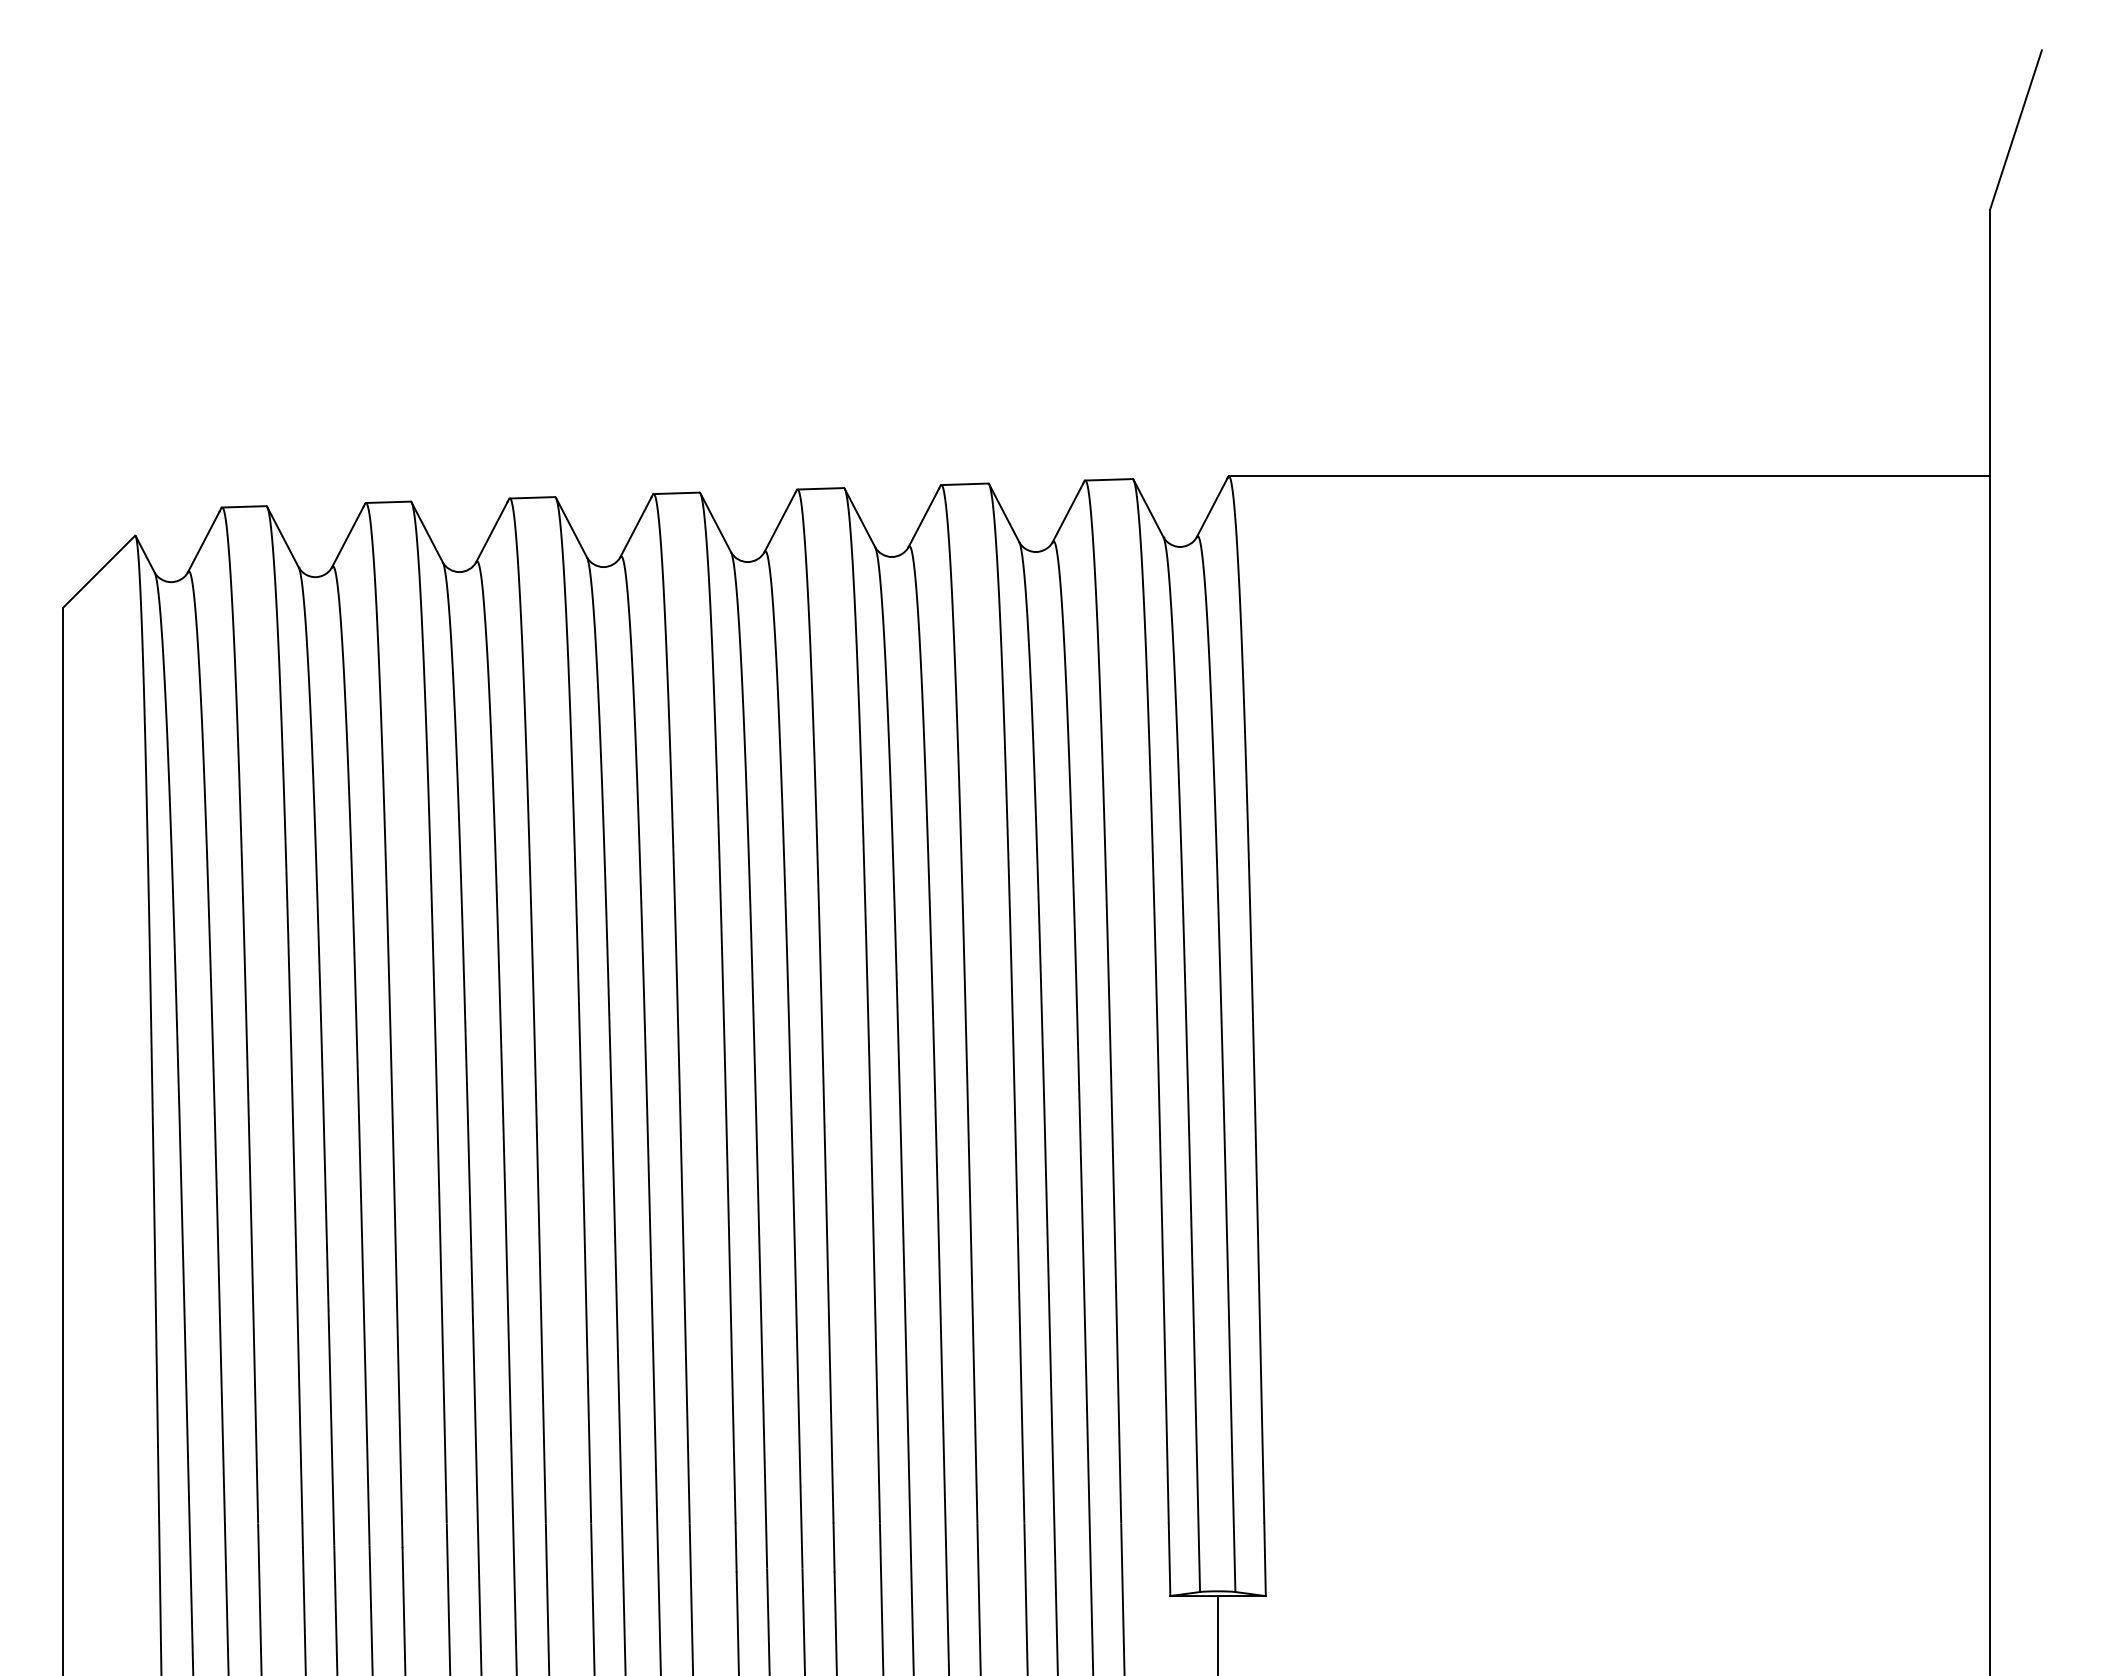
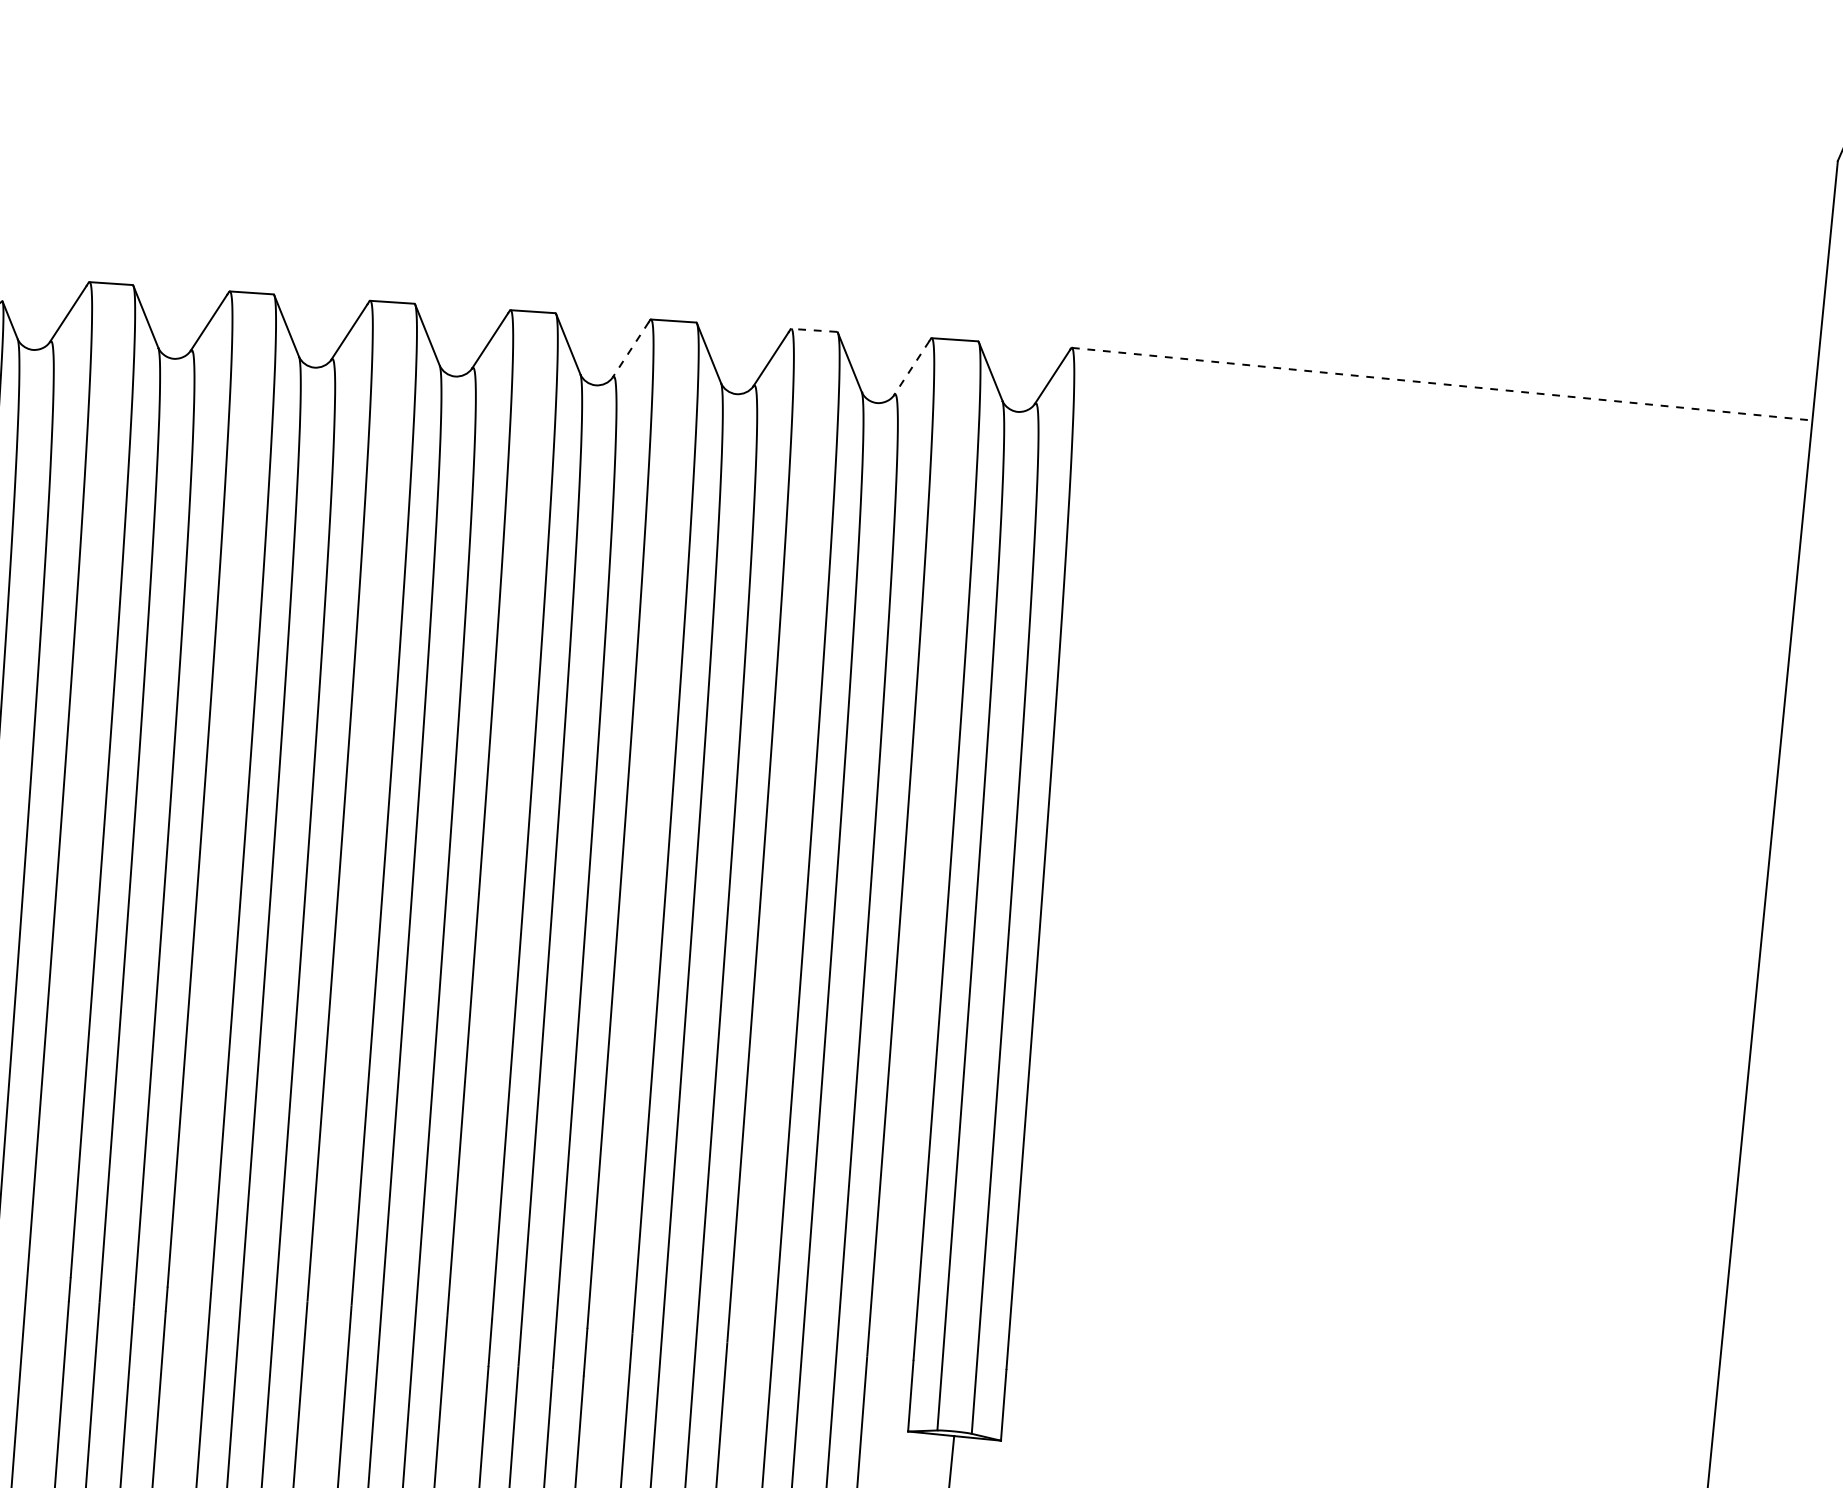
line: (1609, 476) -> (1442, 384), solid -> dashed
line: (964, 484) -> (813, 330), solid -> dashed
line: (1067, 513) -> (911, 368), solid -> dashed
line: (780, 522) -> (631, 349), solid -> dashed

